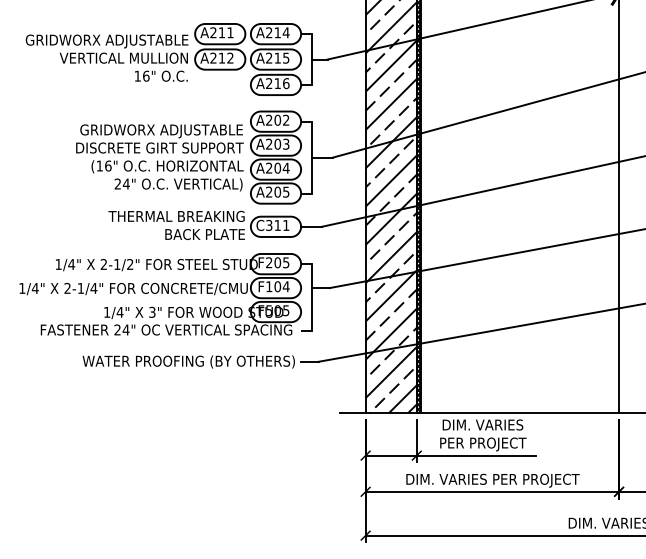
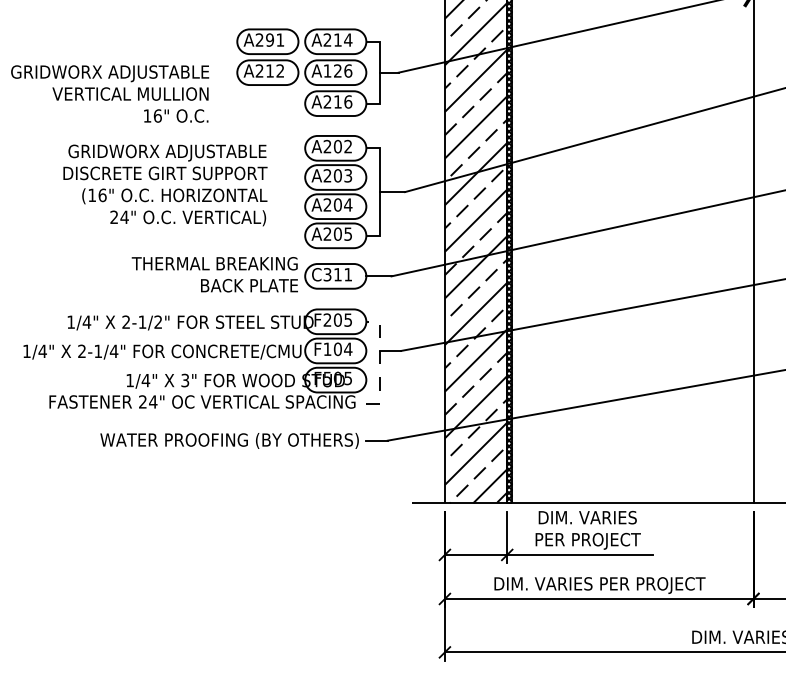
text: (222, 32) -> (270, 39), A211 -> A291
text: (107, 57) -> (110, 93), moved
text: (277, 57) -> (337, 70), A215 -> A126
text: (159, 157) -> (165, 185), moved
line: (311, 297) -> (379, 362), solid -> dashed

